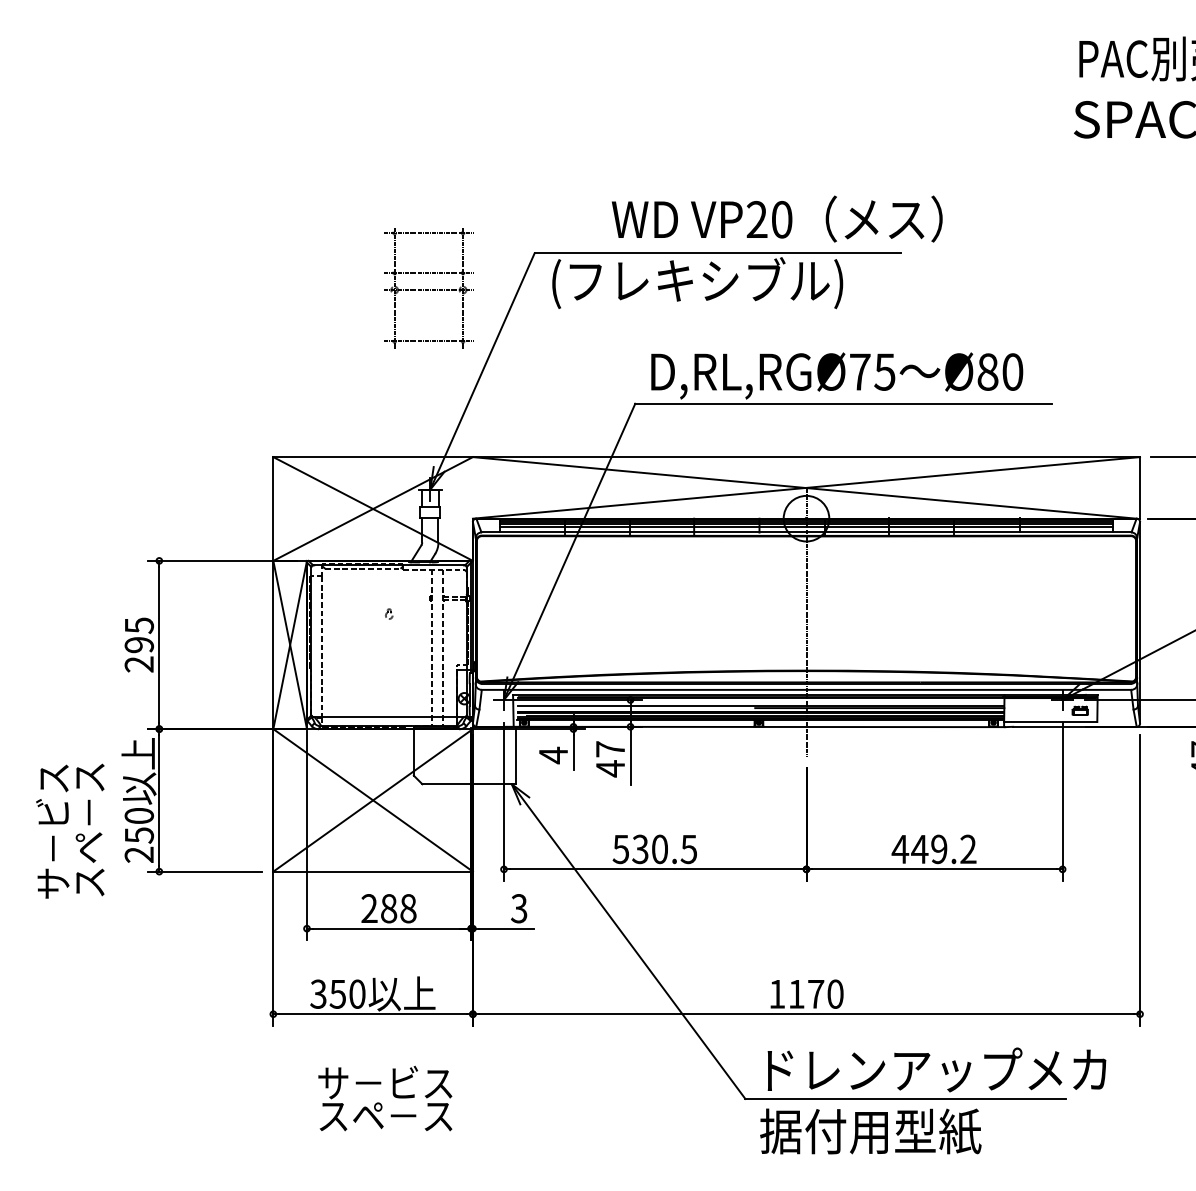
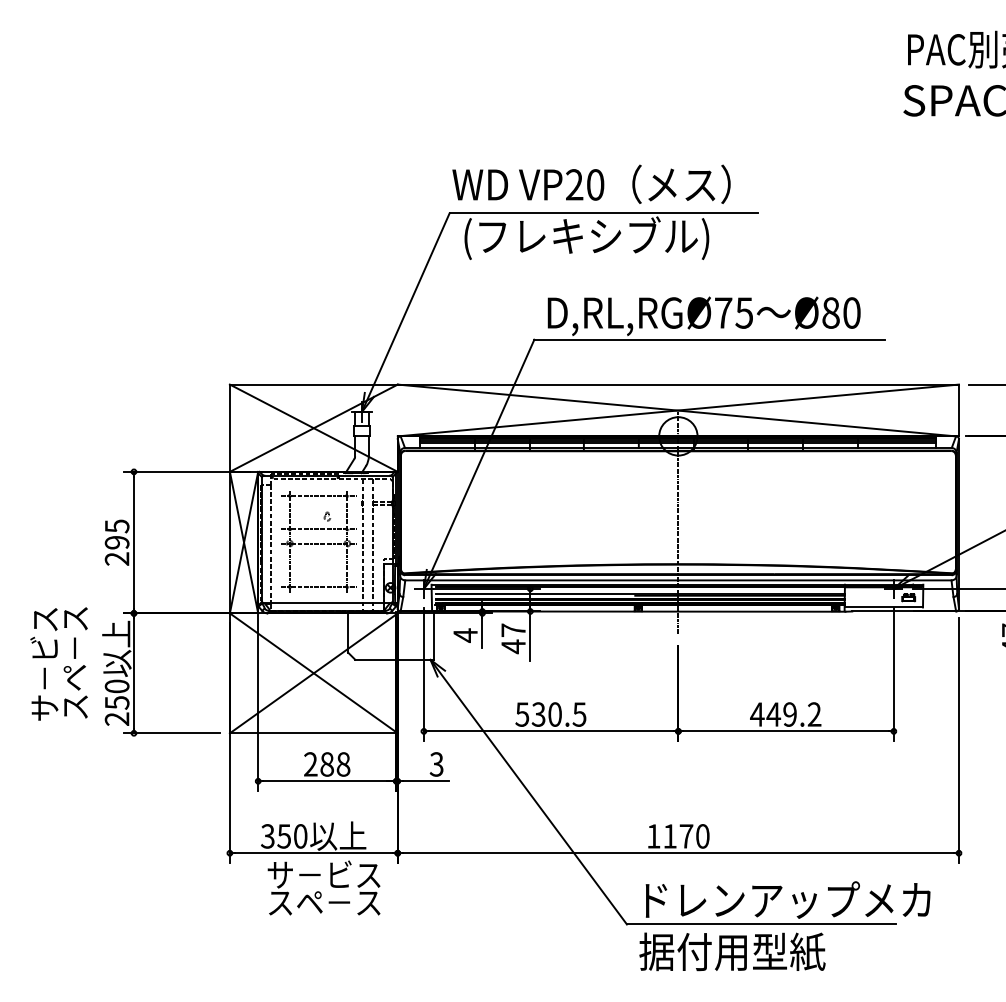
text: (777, 218) -> (591, 183), moved
part: (428, 288) -> (318, 542), moved
text: (70, 830) -> (59, 663), moved
text: (385, 1098) -> (324, 887), moved

